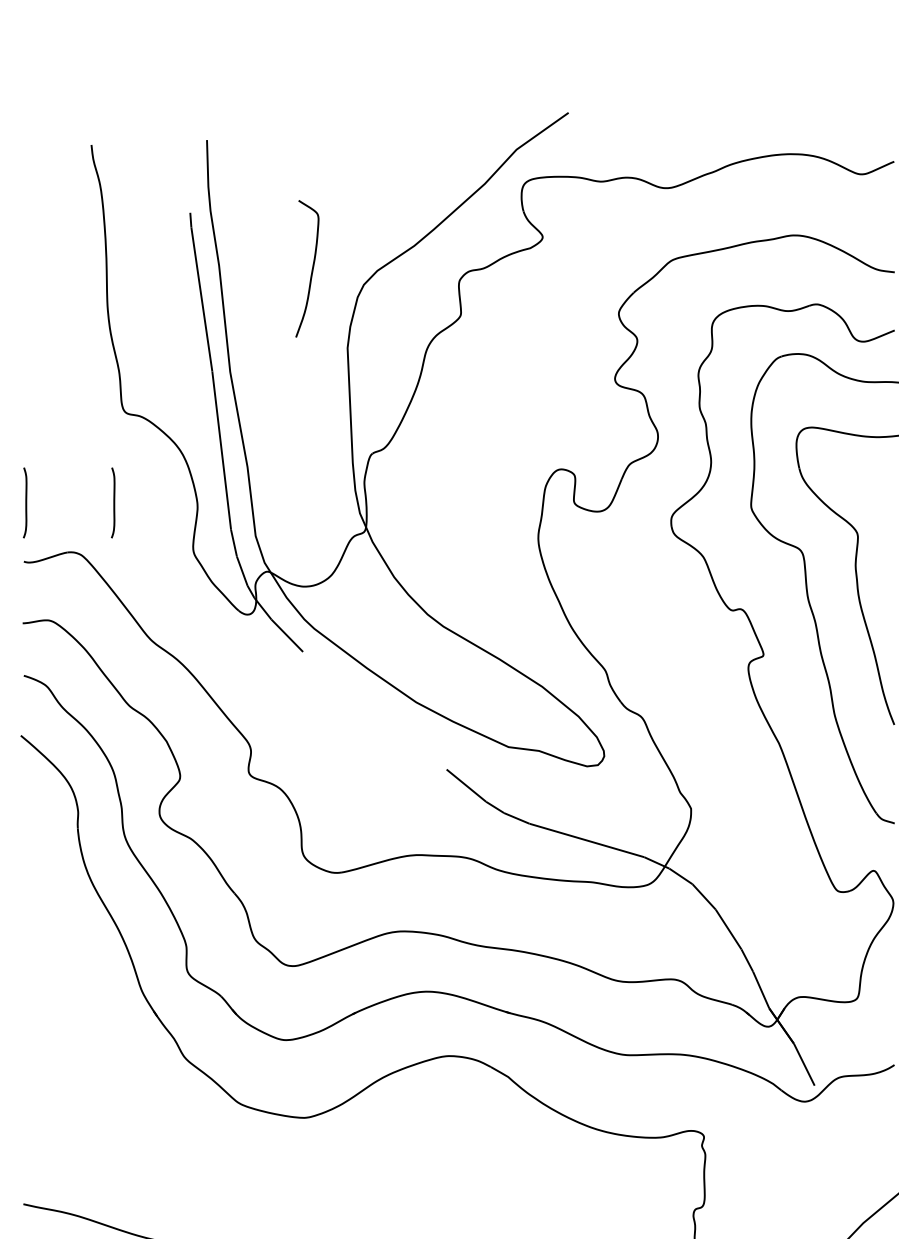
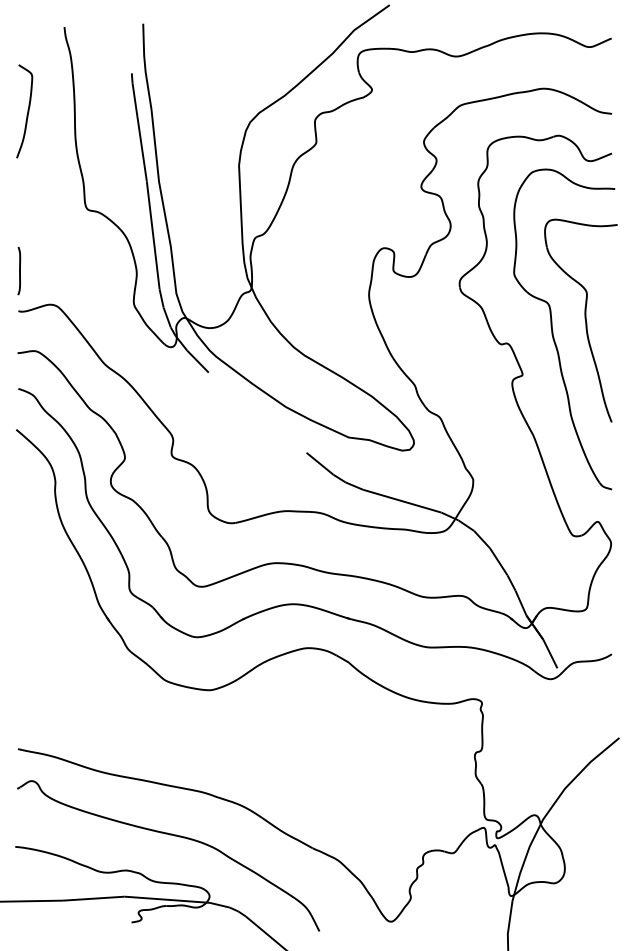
curve: (311, 268) -> (27, 111), moved
curve: (113, 503) -> (79, 271), removed

